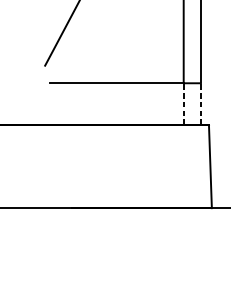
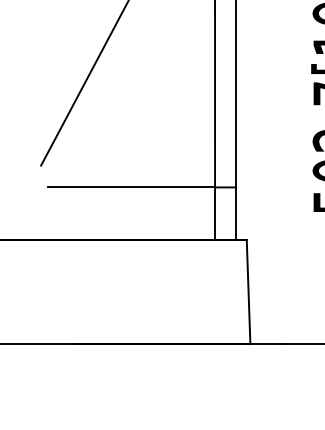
line: (184, 104) -> (215, 213), dashed -> solid
line: (200, 104) -> (236, 213), dashed -> solid

